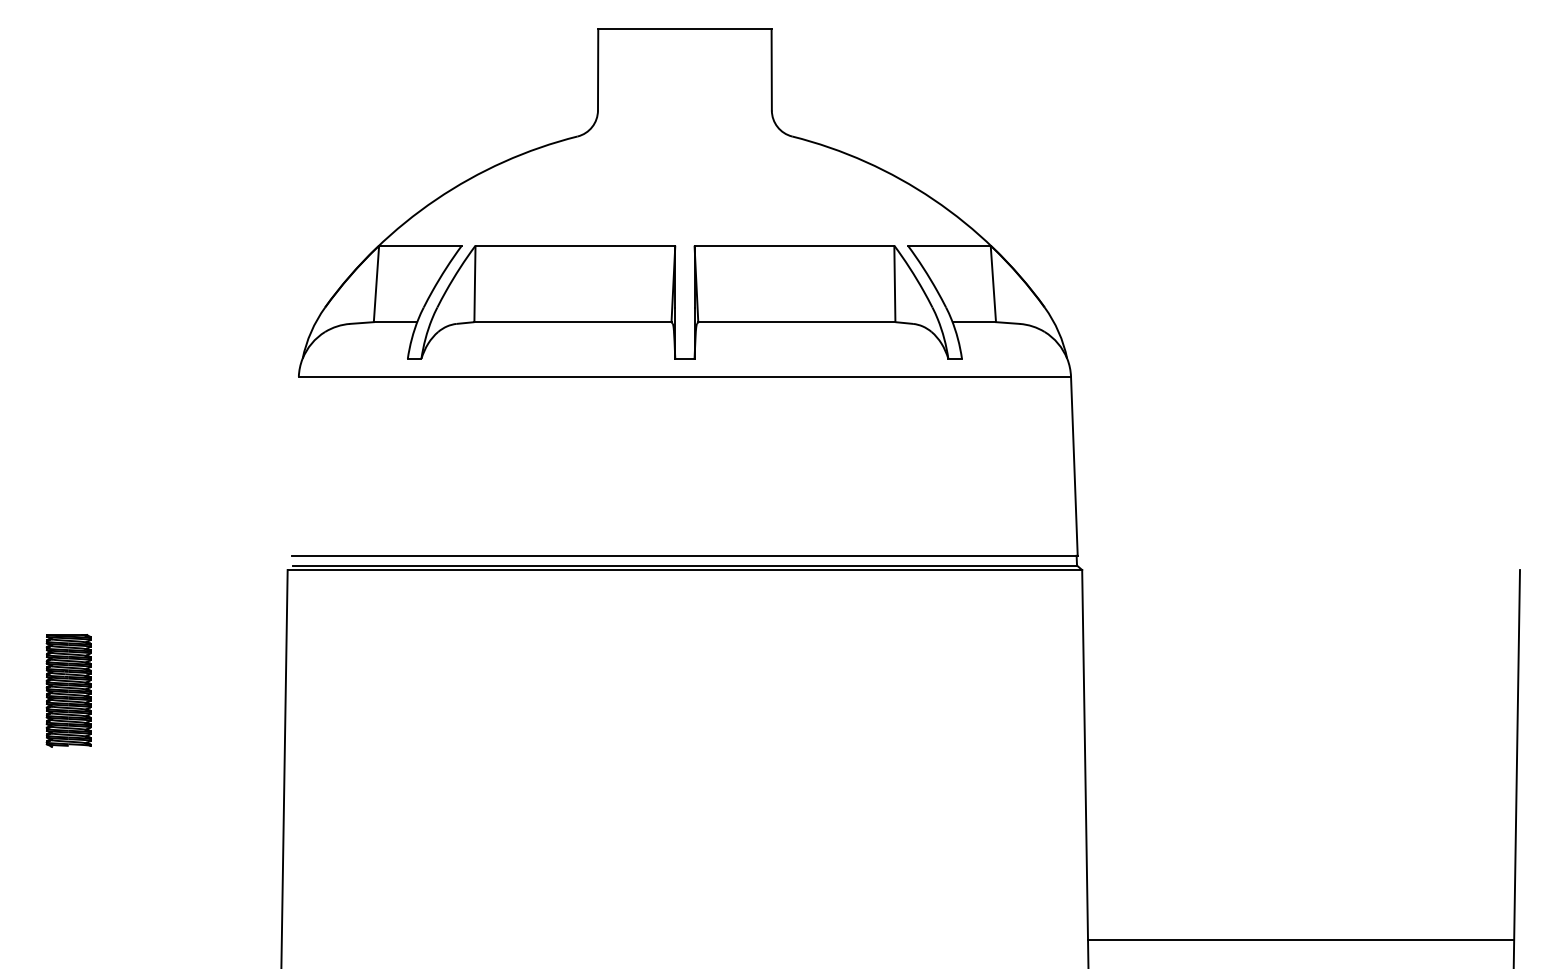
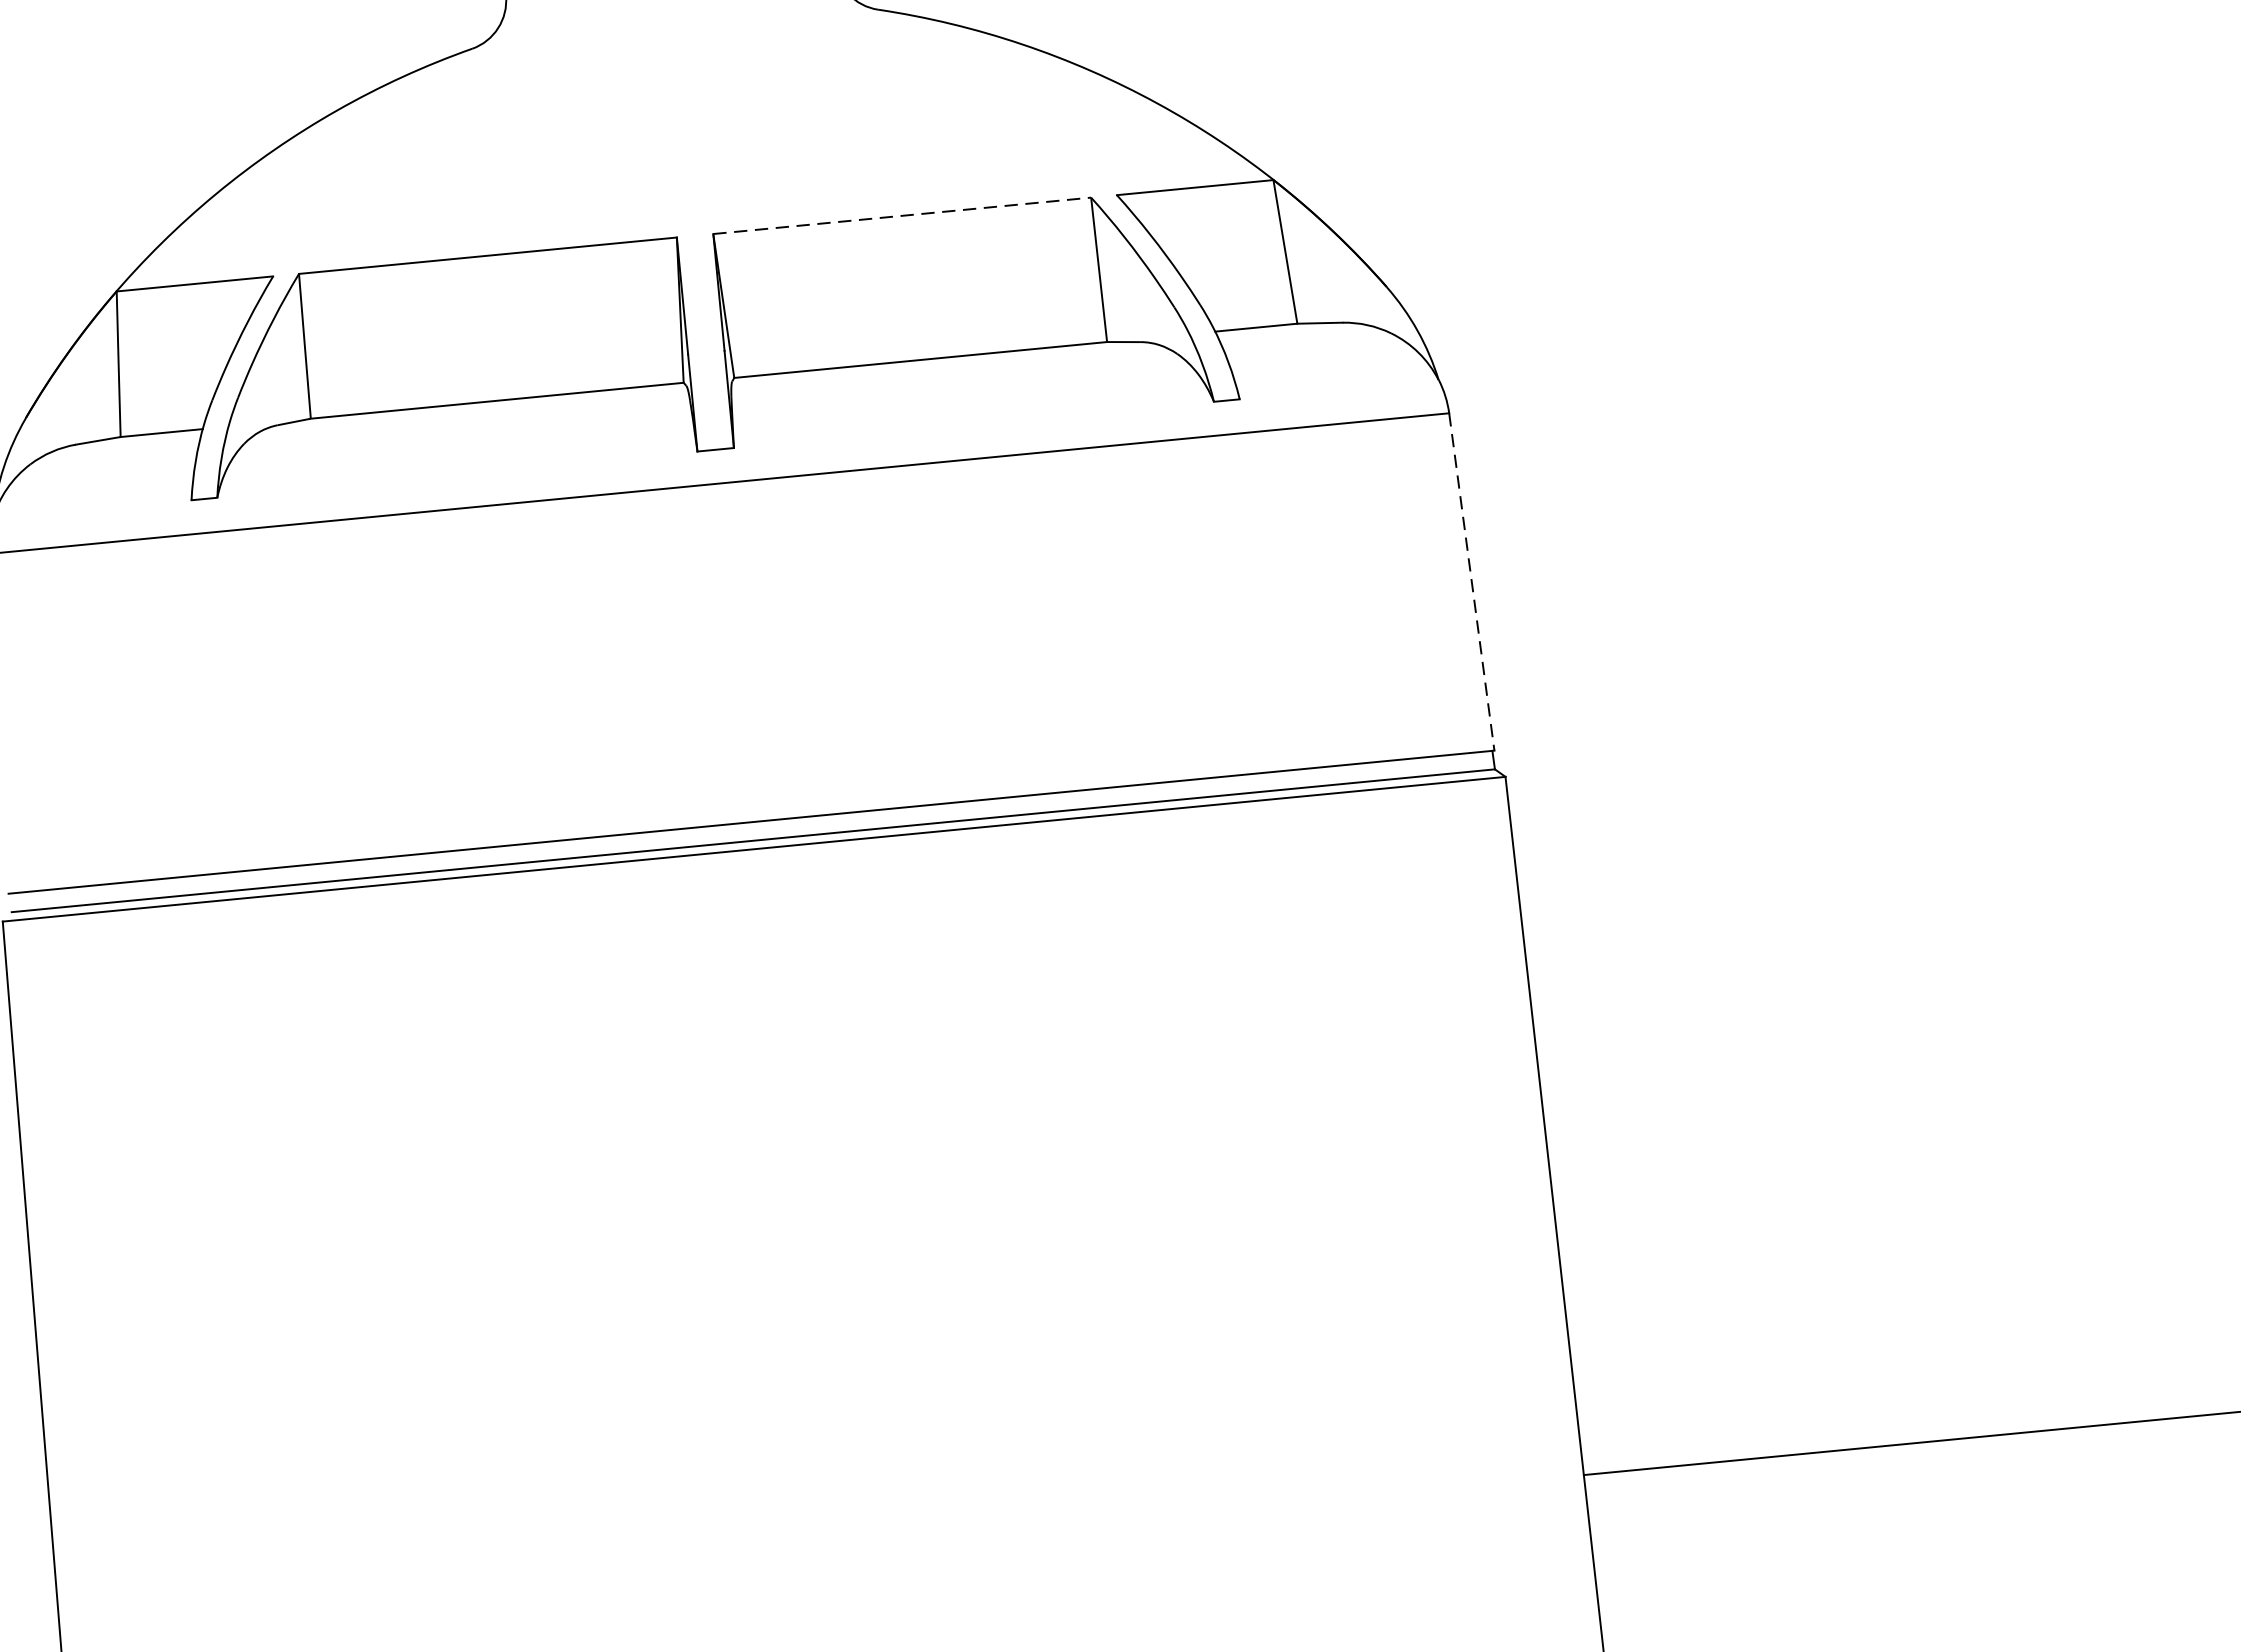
line: (794, 245) -> (902, 215), solid -> dashed
line: (1074, 466) -> (1472, 582), solid -> dashed

